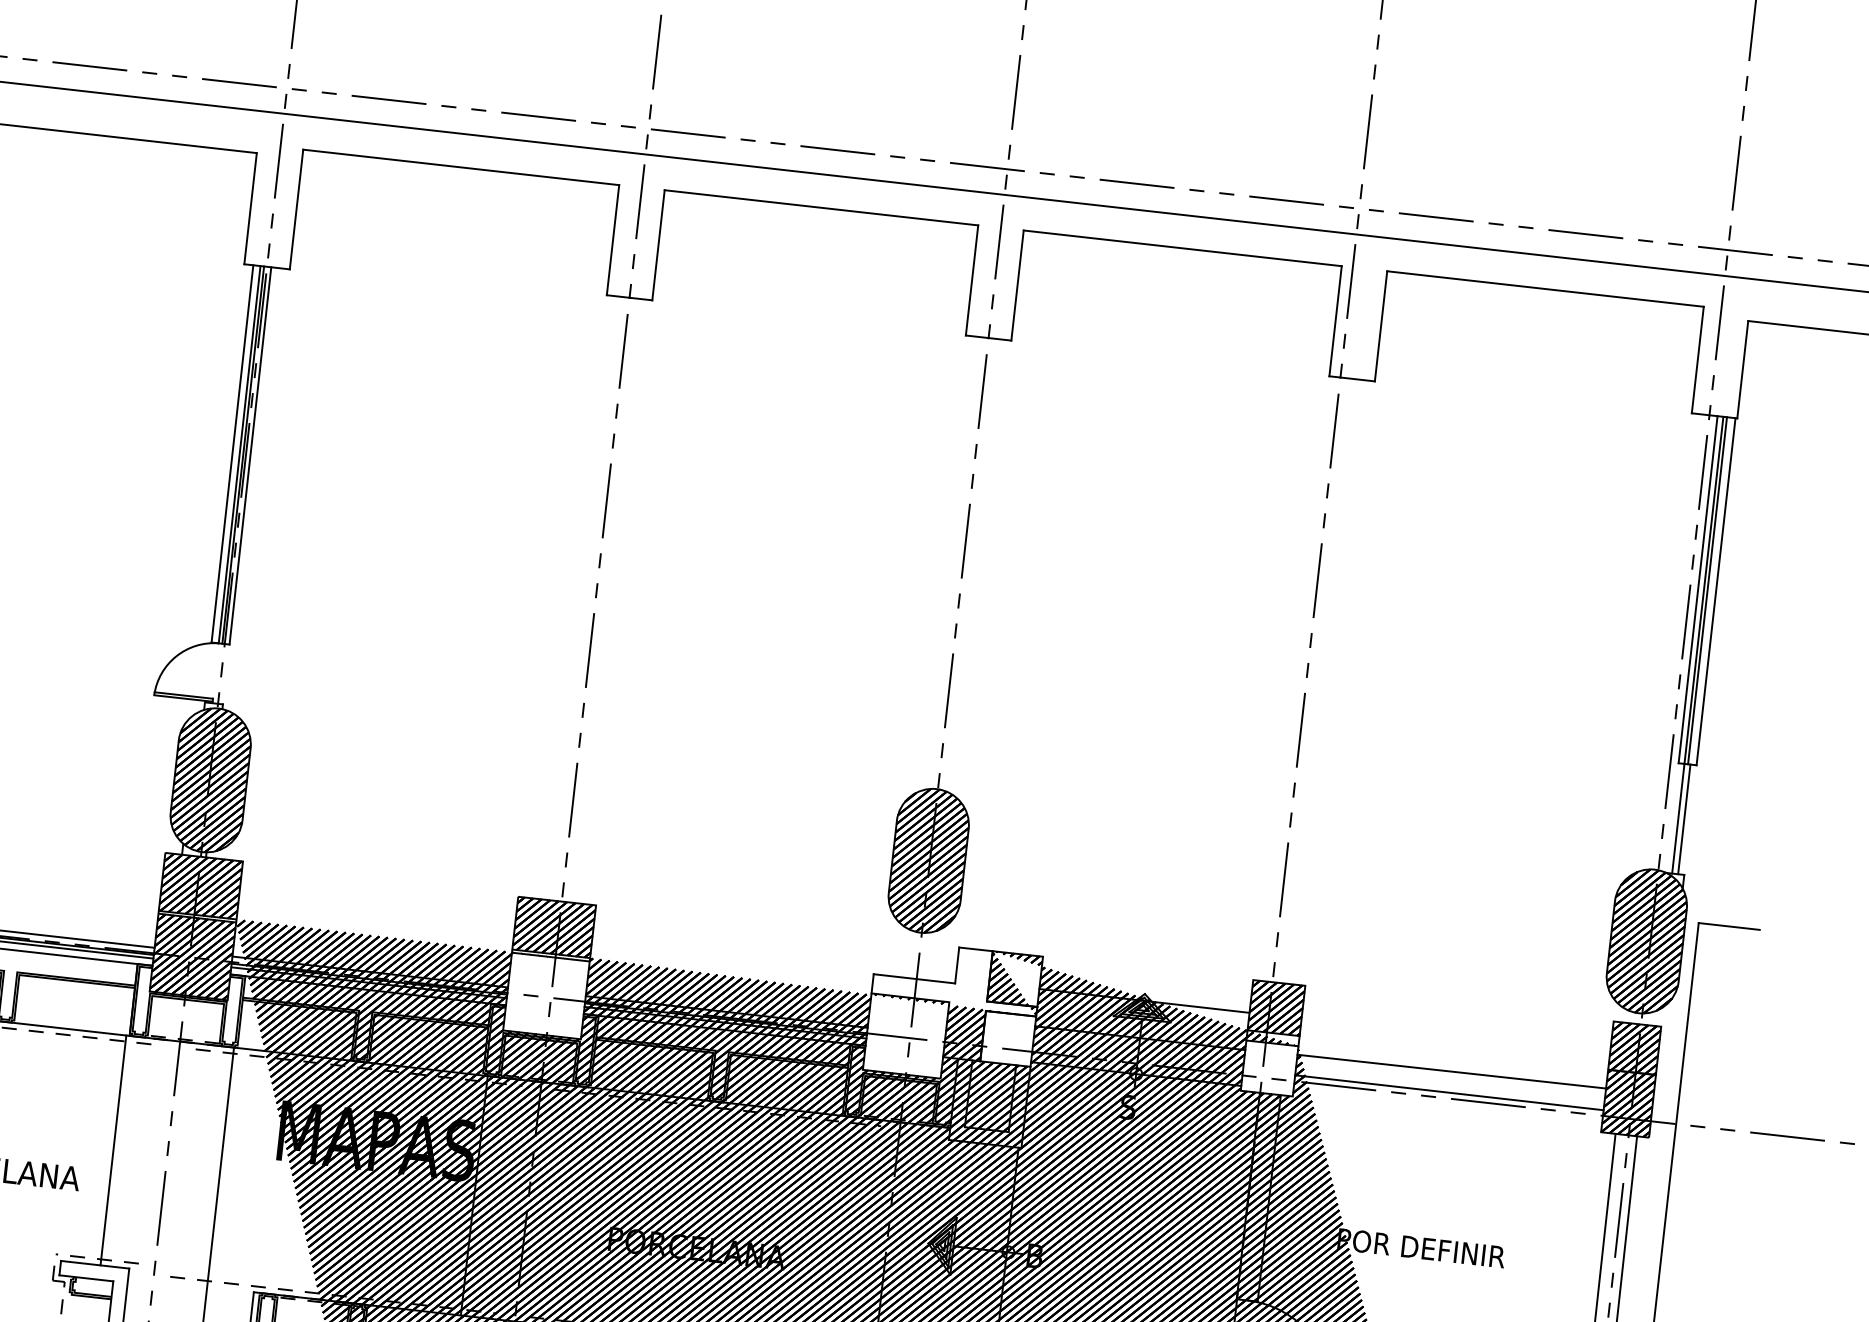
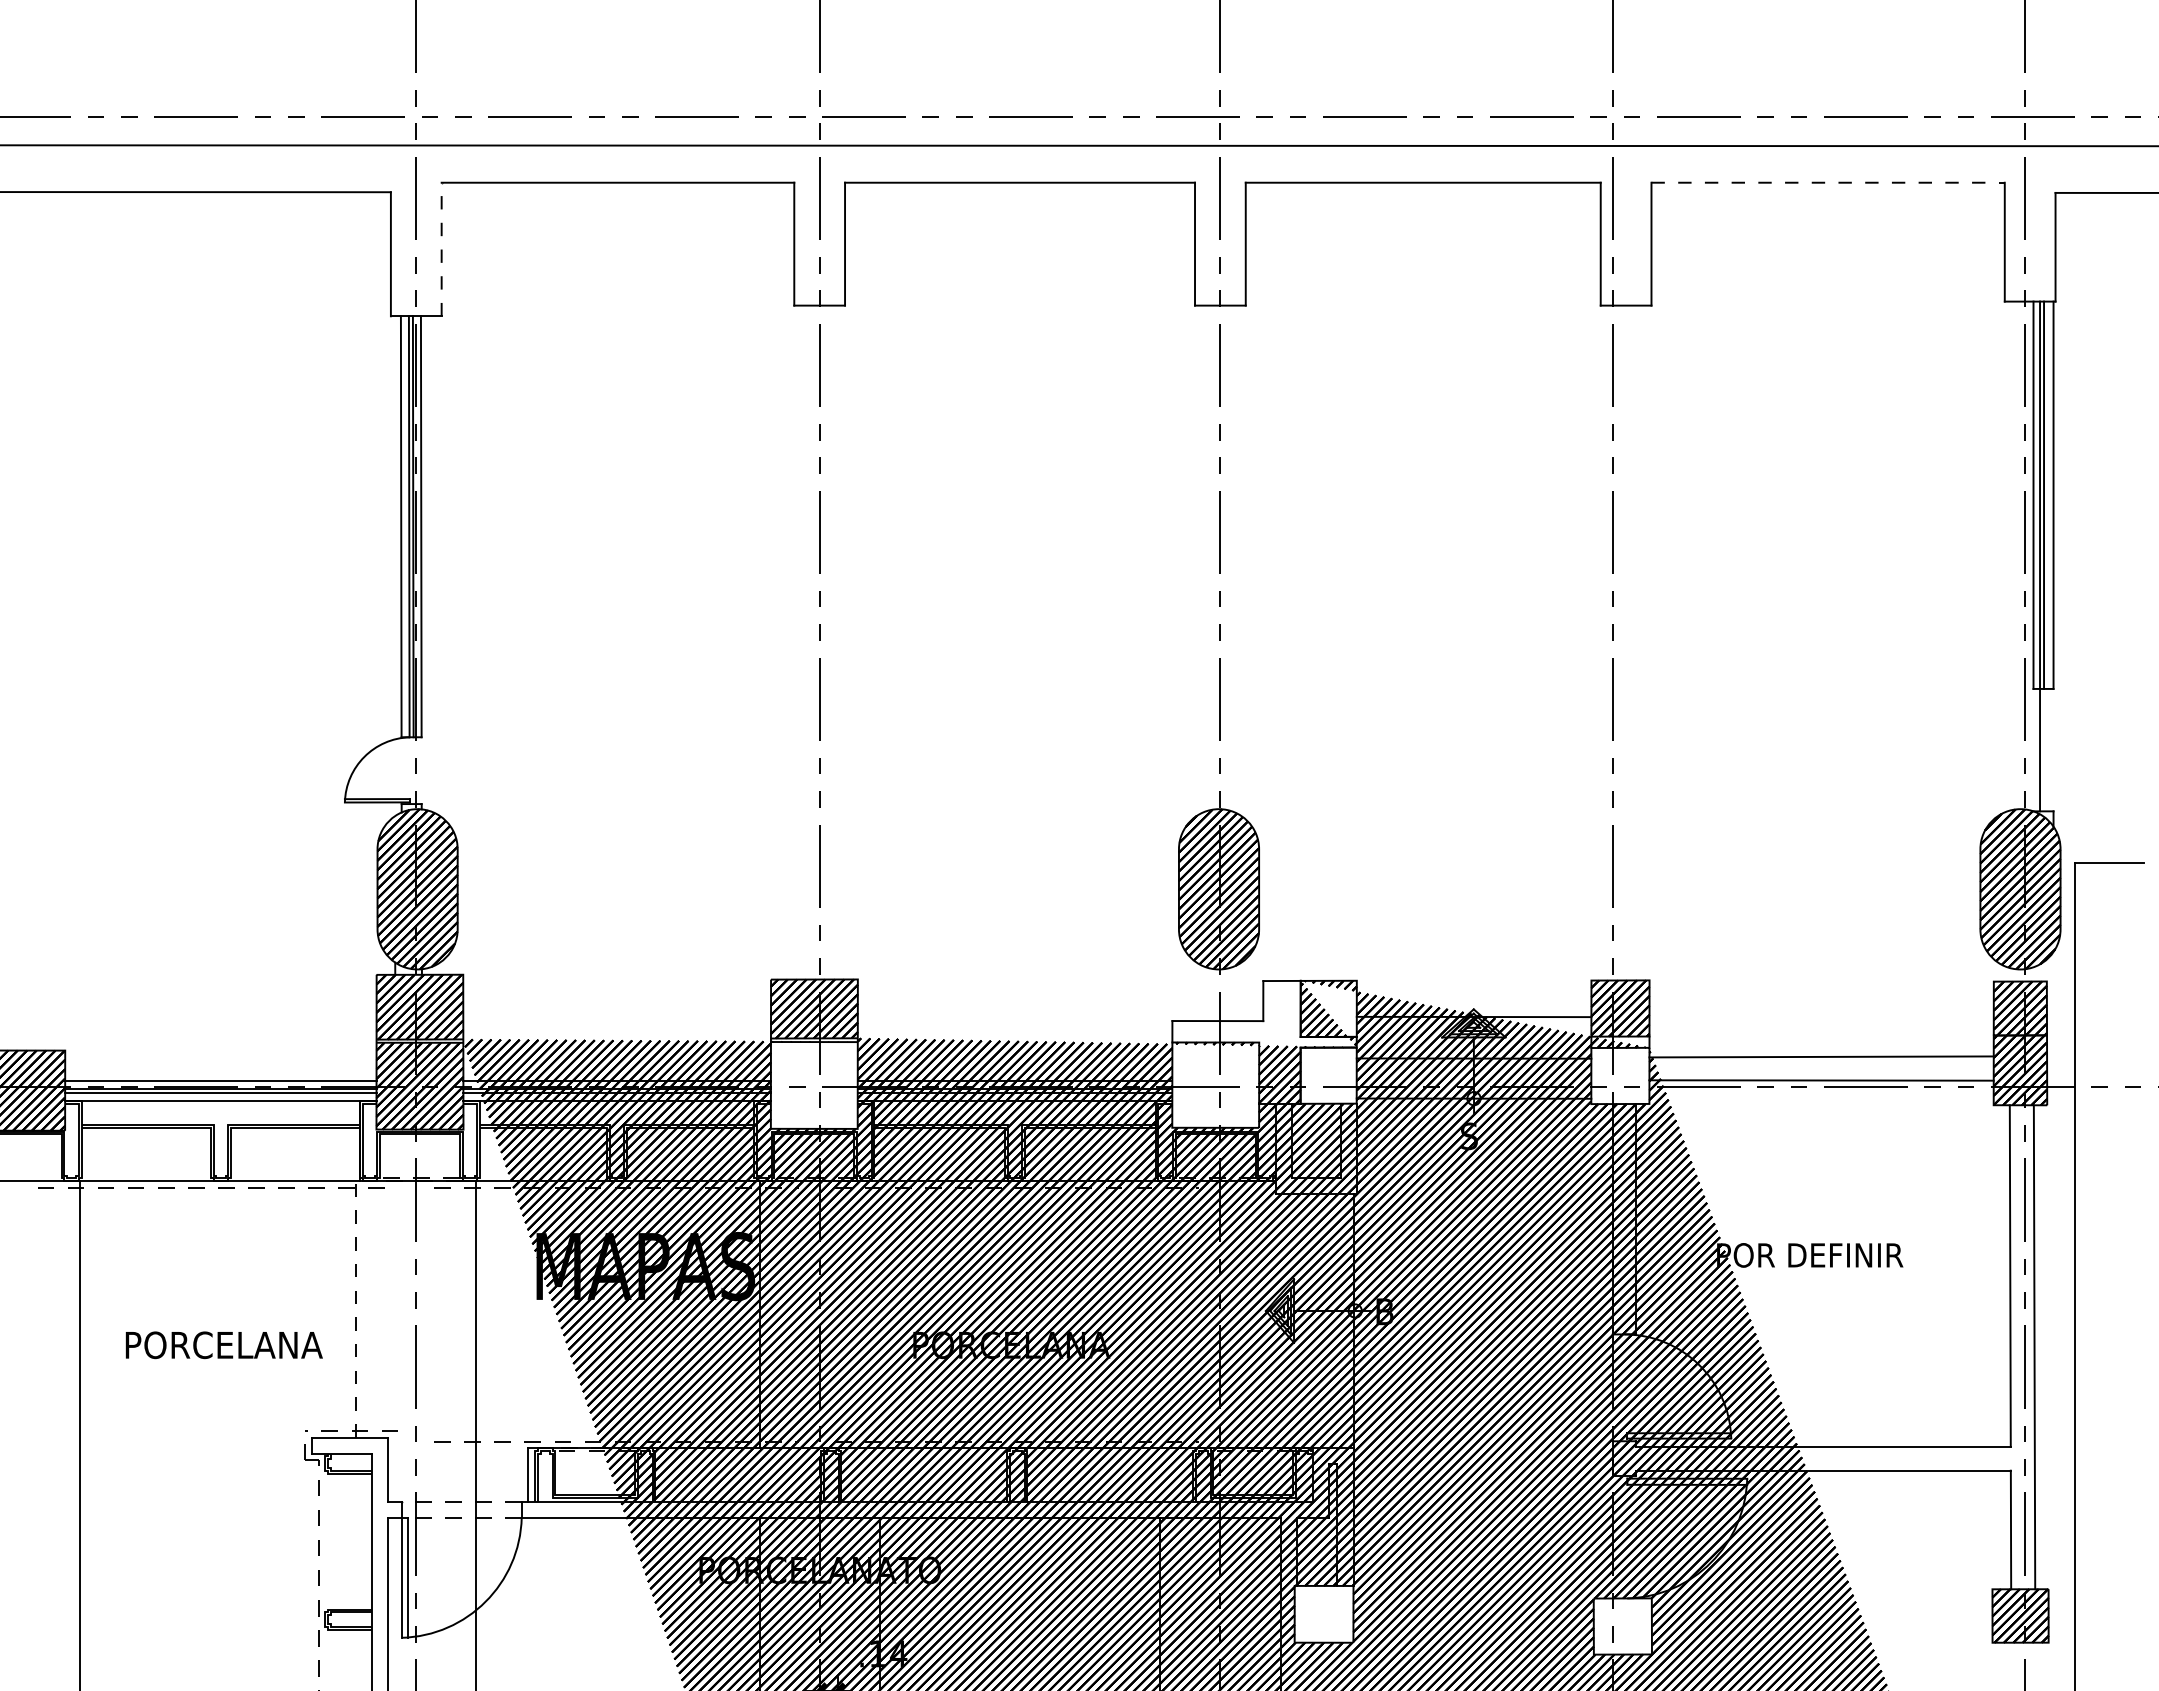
line: (296, 209) -> (441, 249), solid -> dashed
line: (1545, 288) -> (1828, 182), solid -> dashed
line: (1684, 818) -> (2046, 749), removed
line: (113, 1149) -> (356, 1308), solid -> dashed

